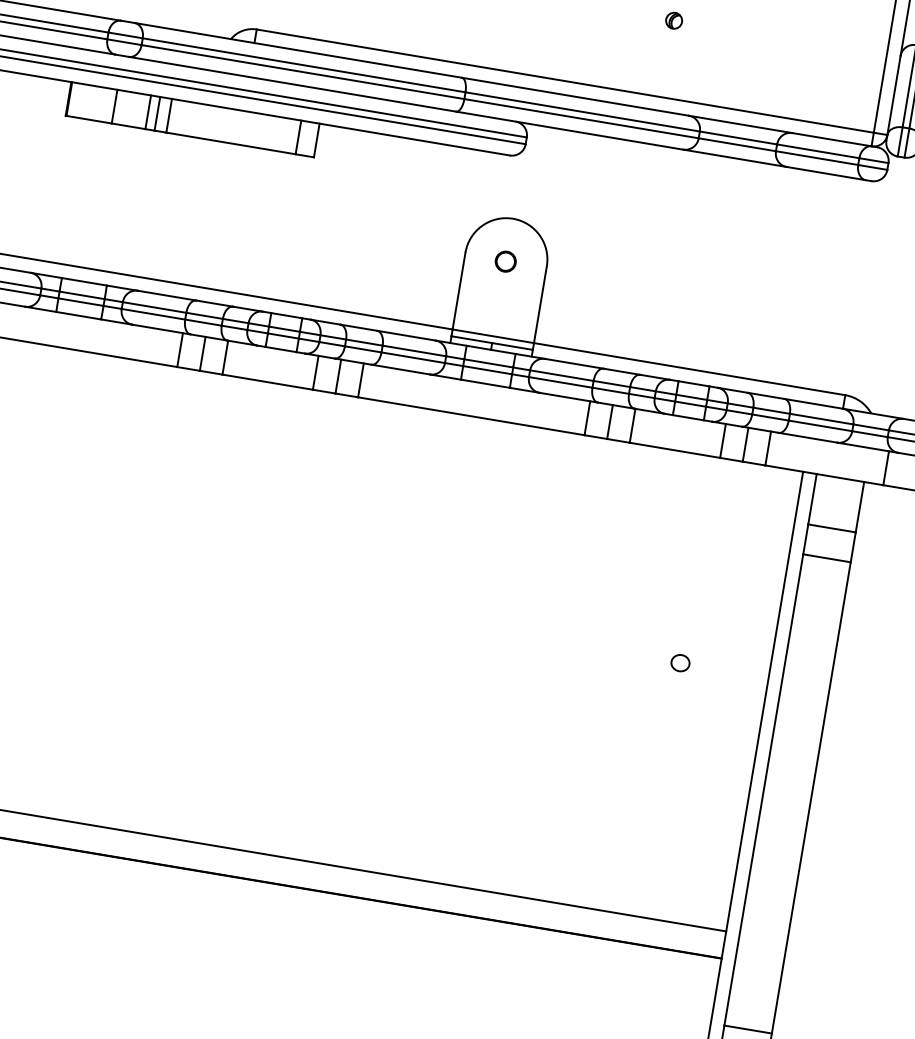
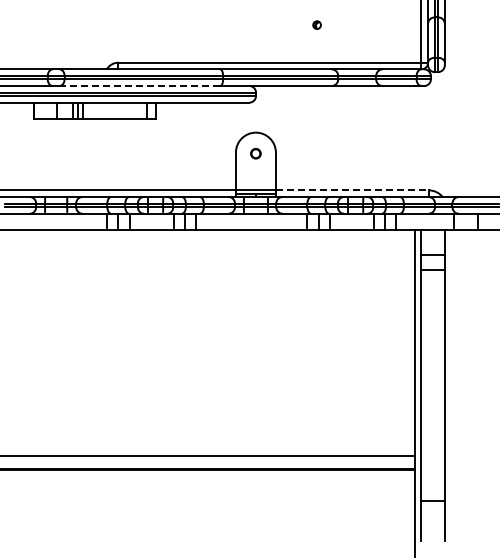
line: (291, 85) -> (139, 86), solid -> dashed
line: (689, 369) -> (352, 190), solid -> dashed
part: (680, 662) -> (371, 331), removed

